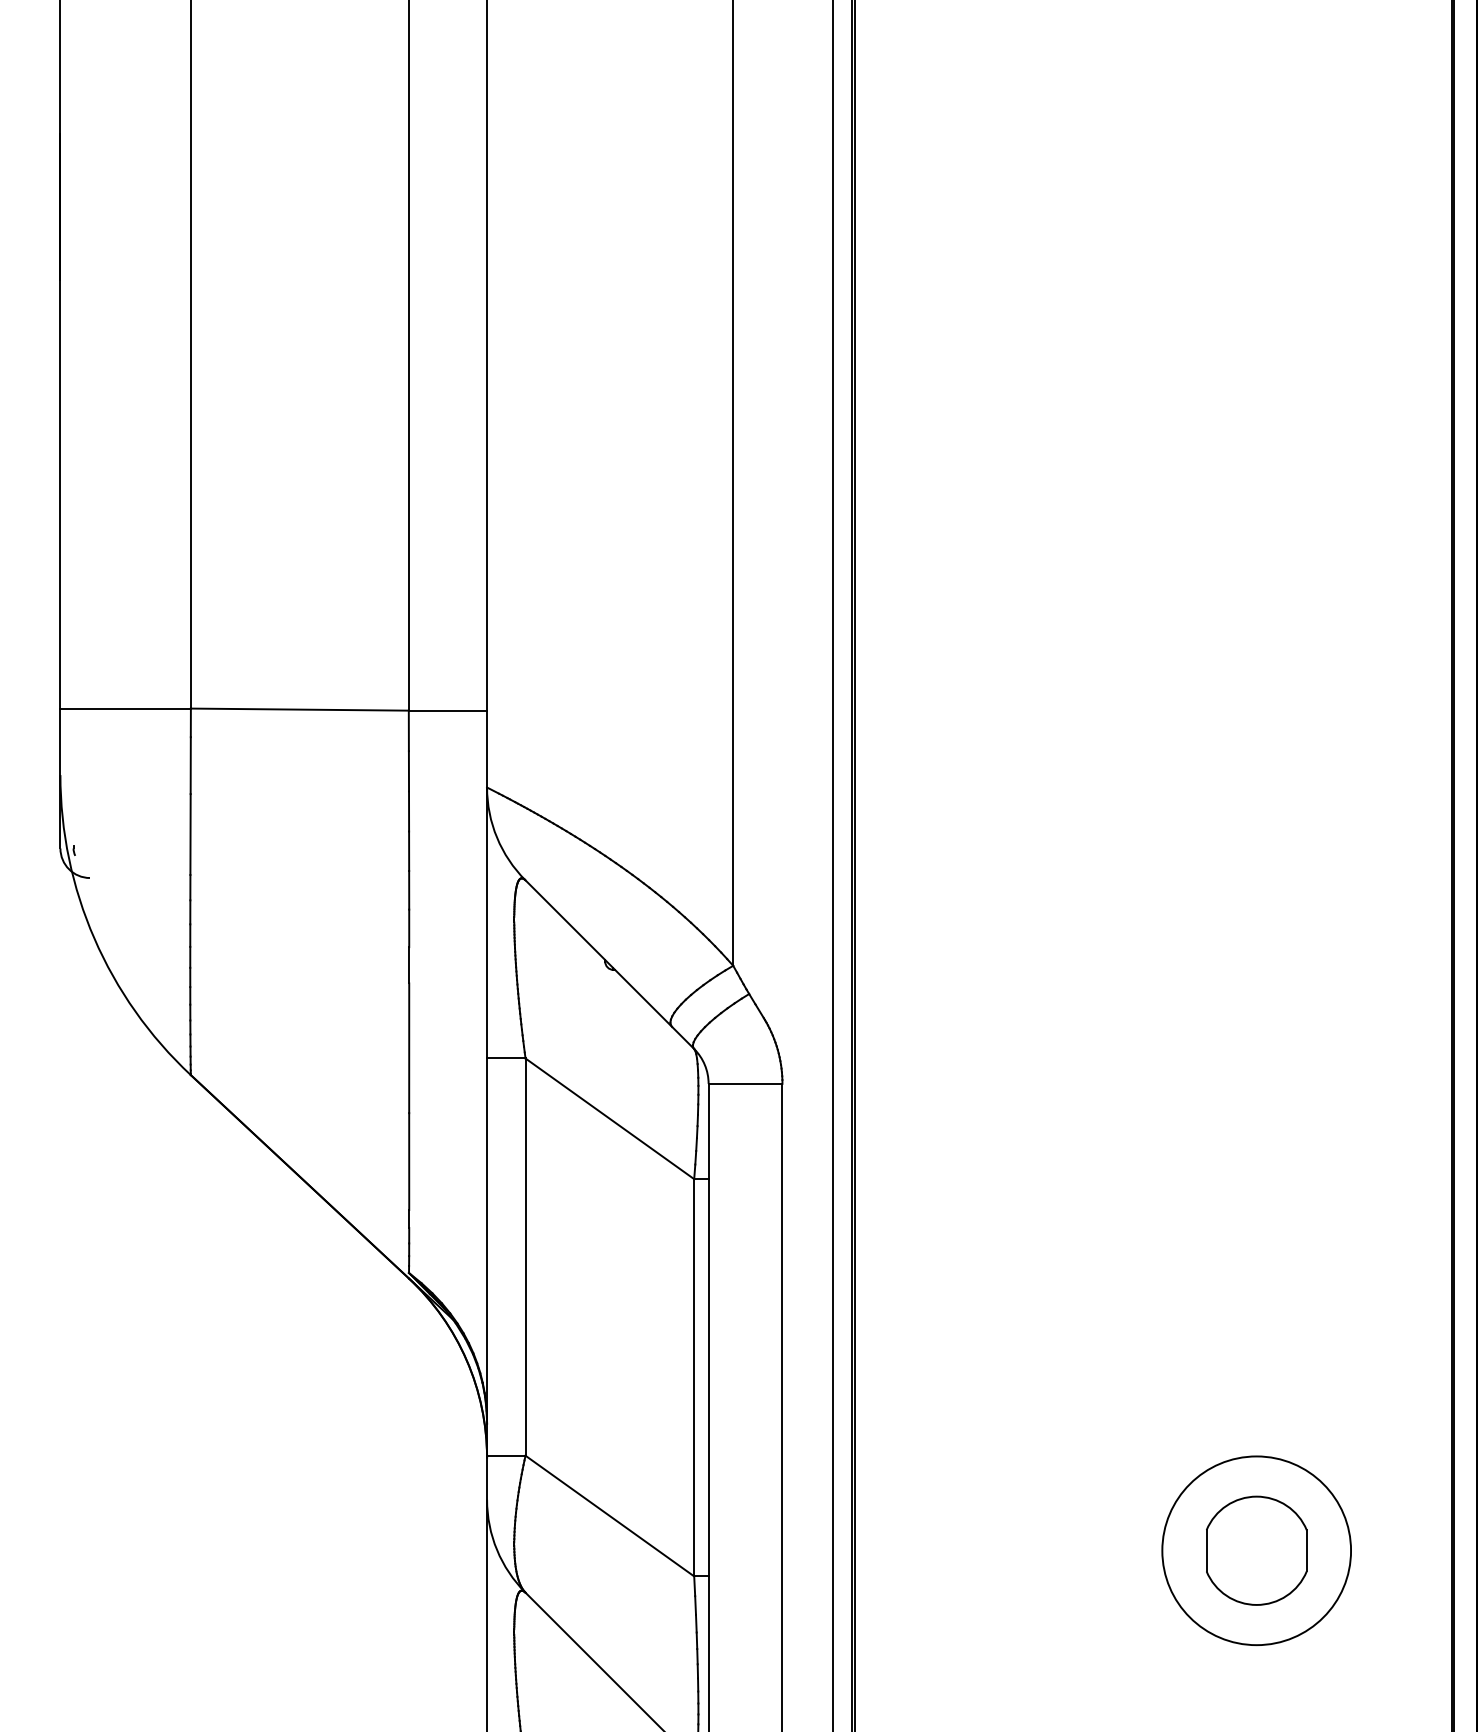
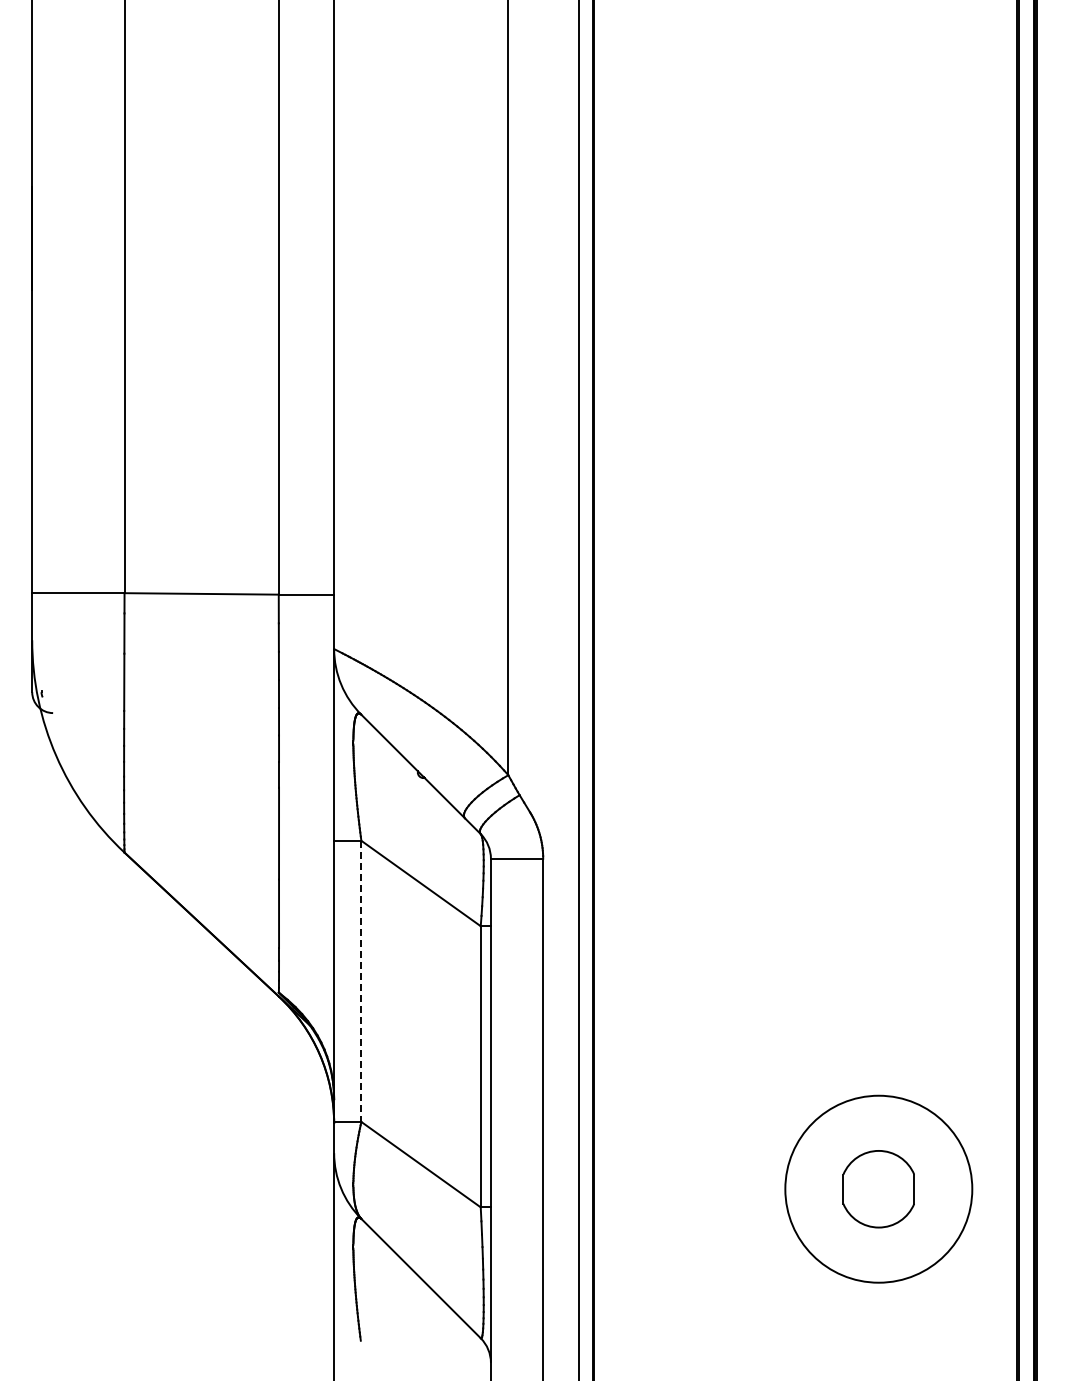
line: (525, 1257) -> (361, 981), solid -> dashed
circle: (1256, 1551) -> (878, 1189), size x1.4

